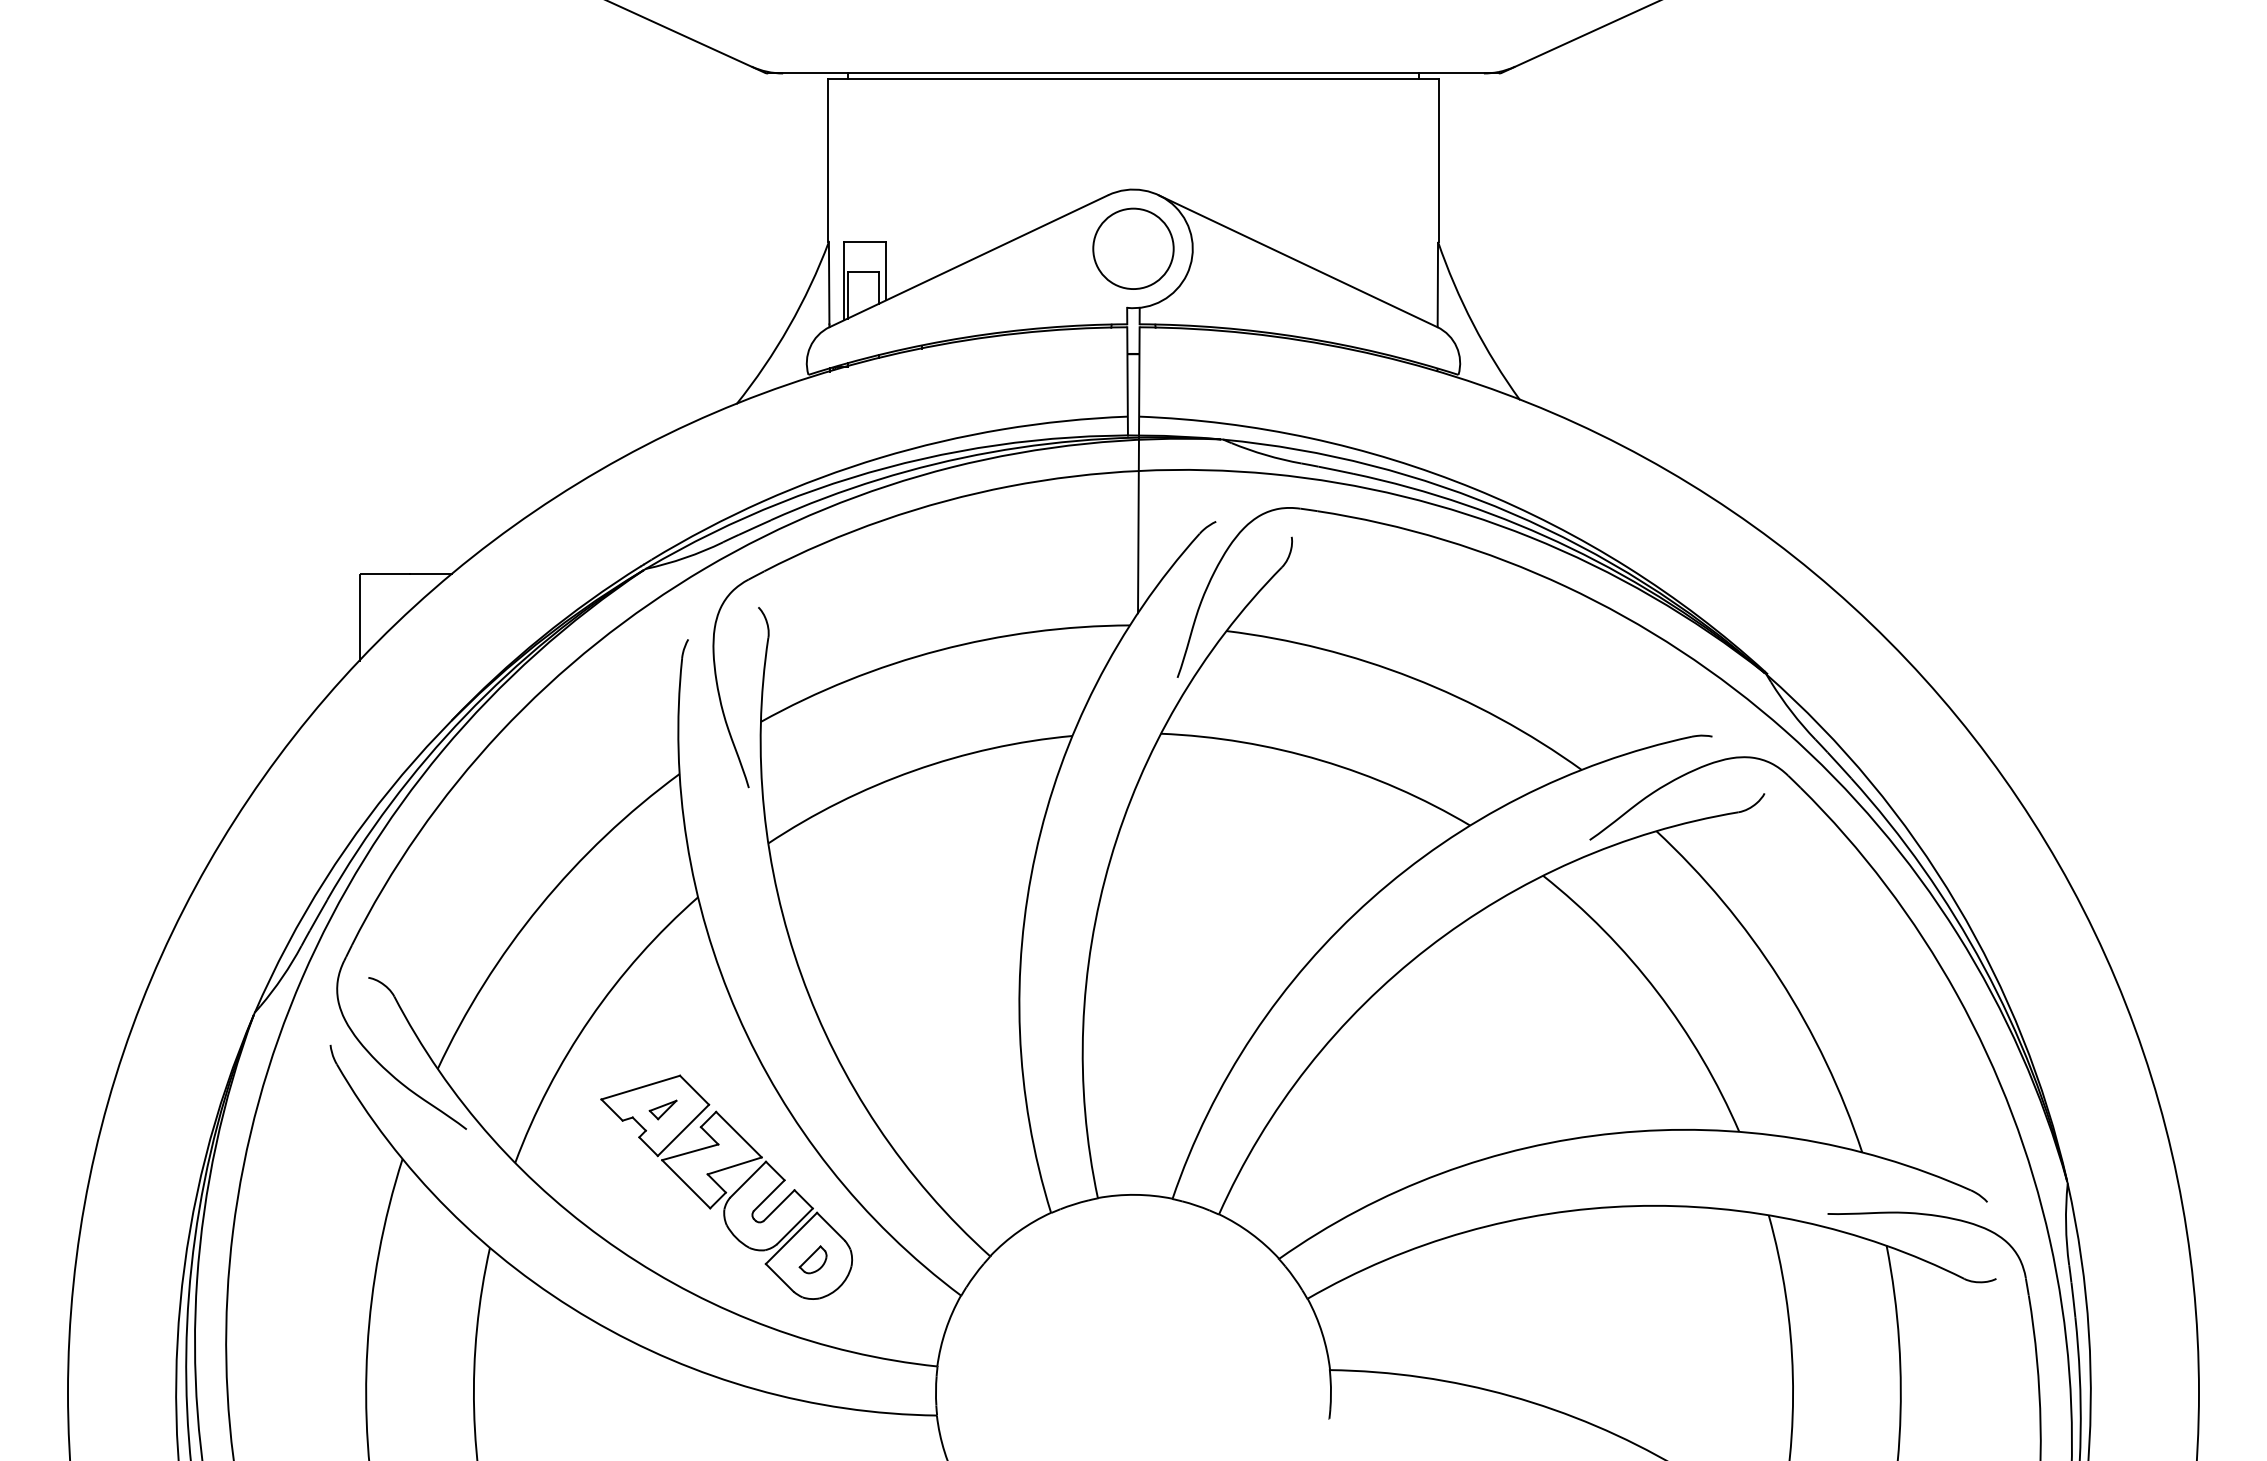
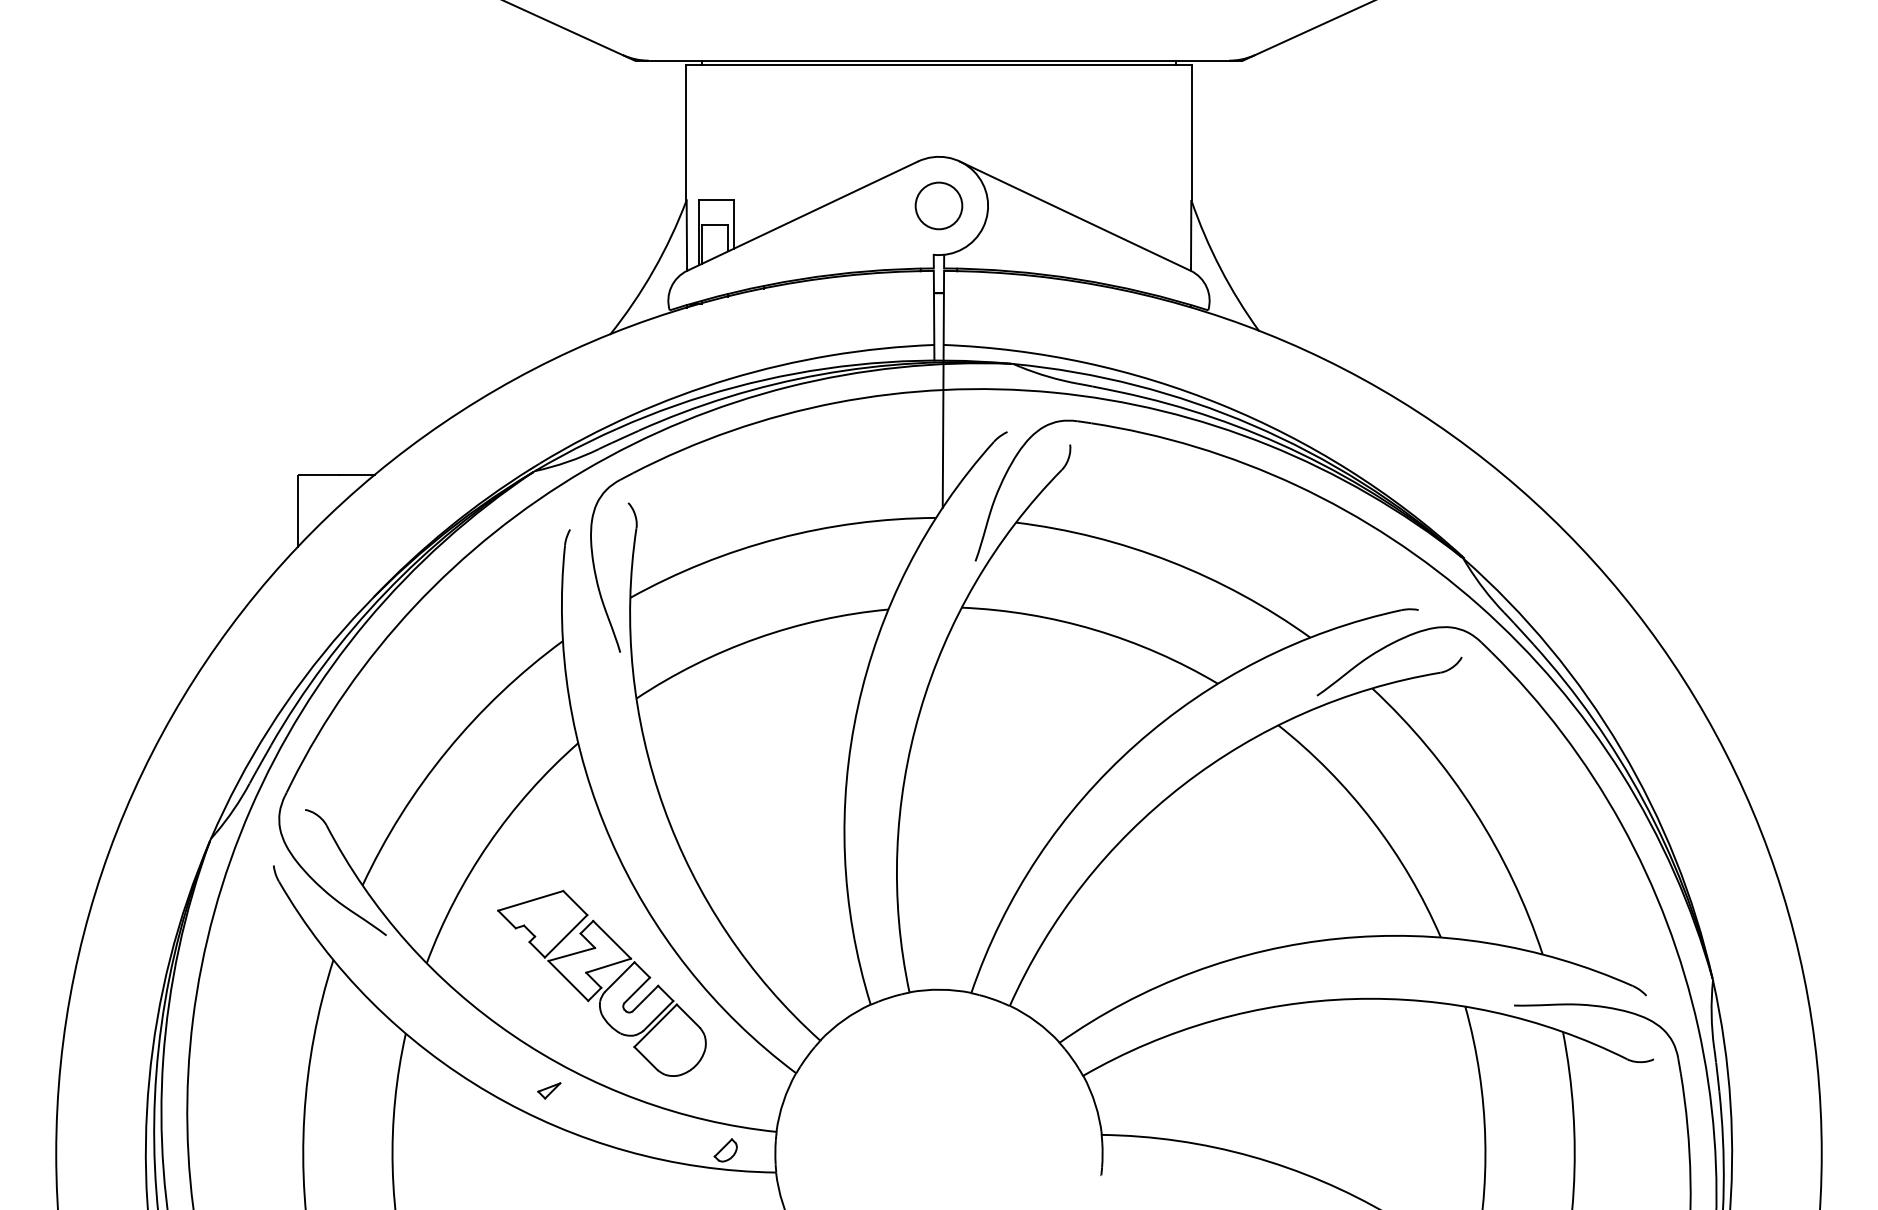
circle: (1133, 248) -> (939, 205), size x0.7
part: (662, 1109) -> (548, 1090), moved
part: (812, 1259) -> (725, 1150), moved

